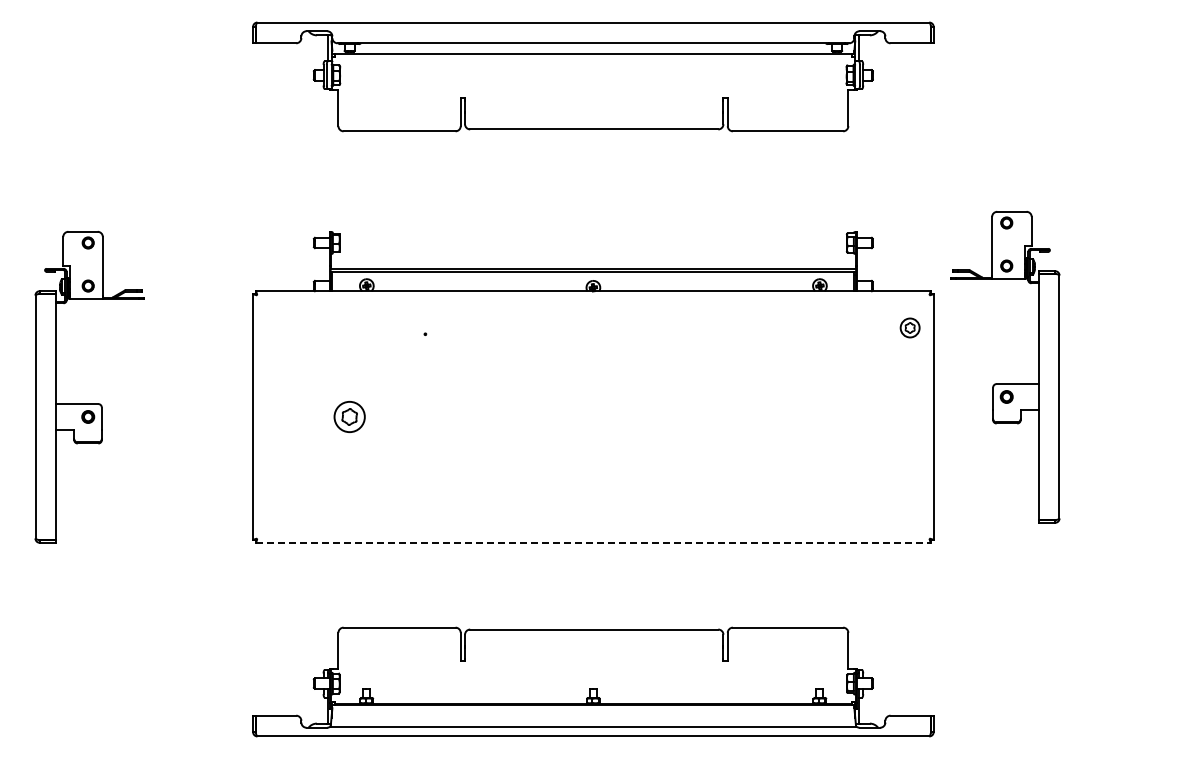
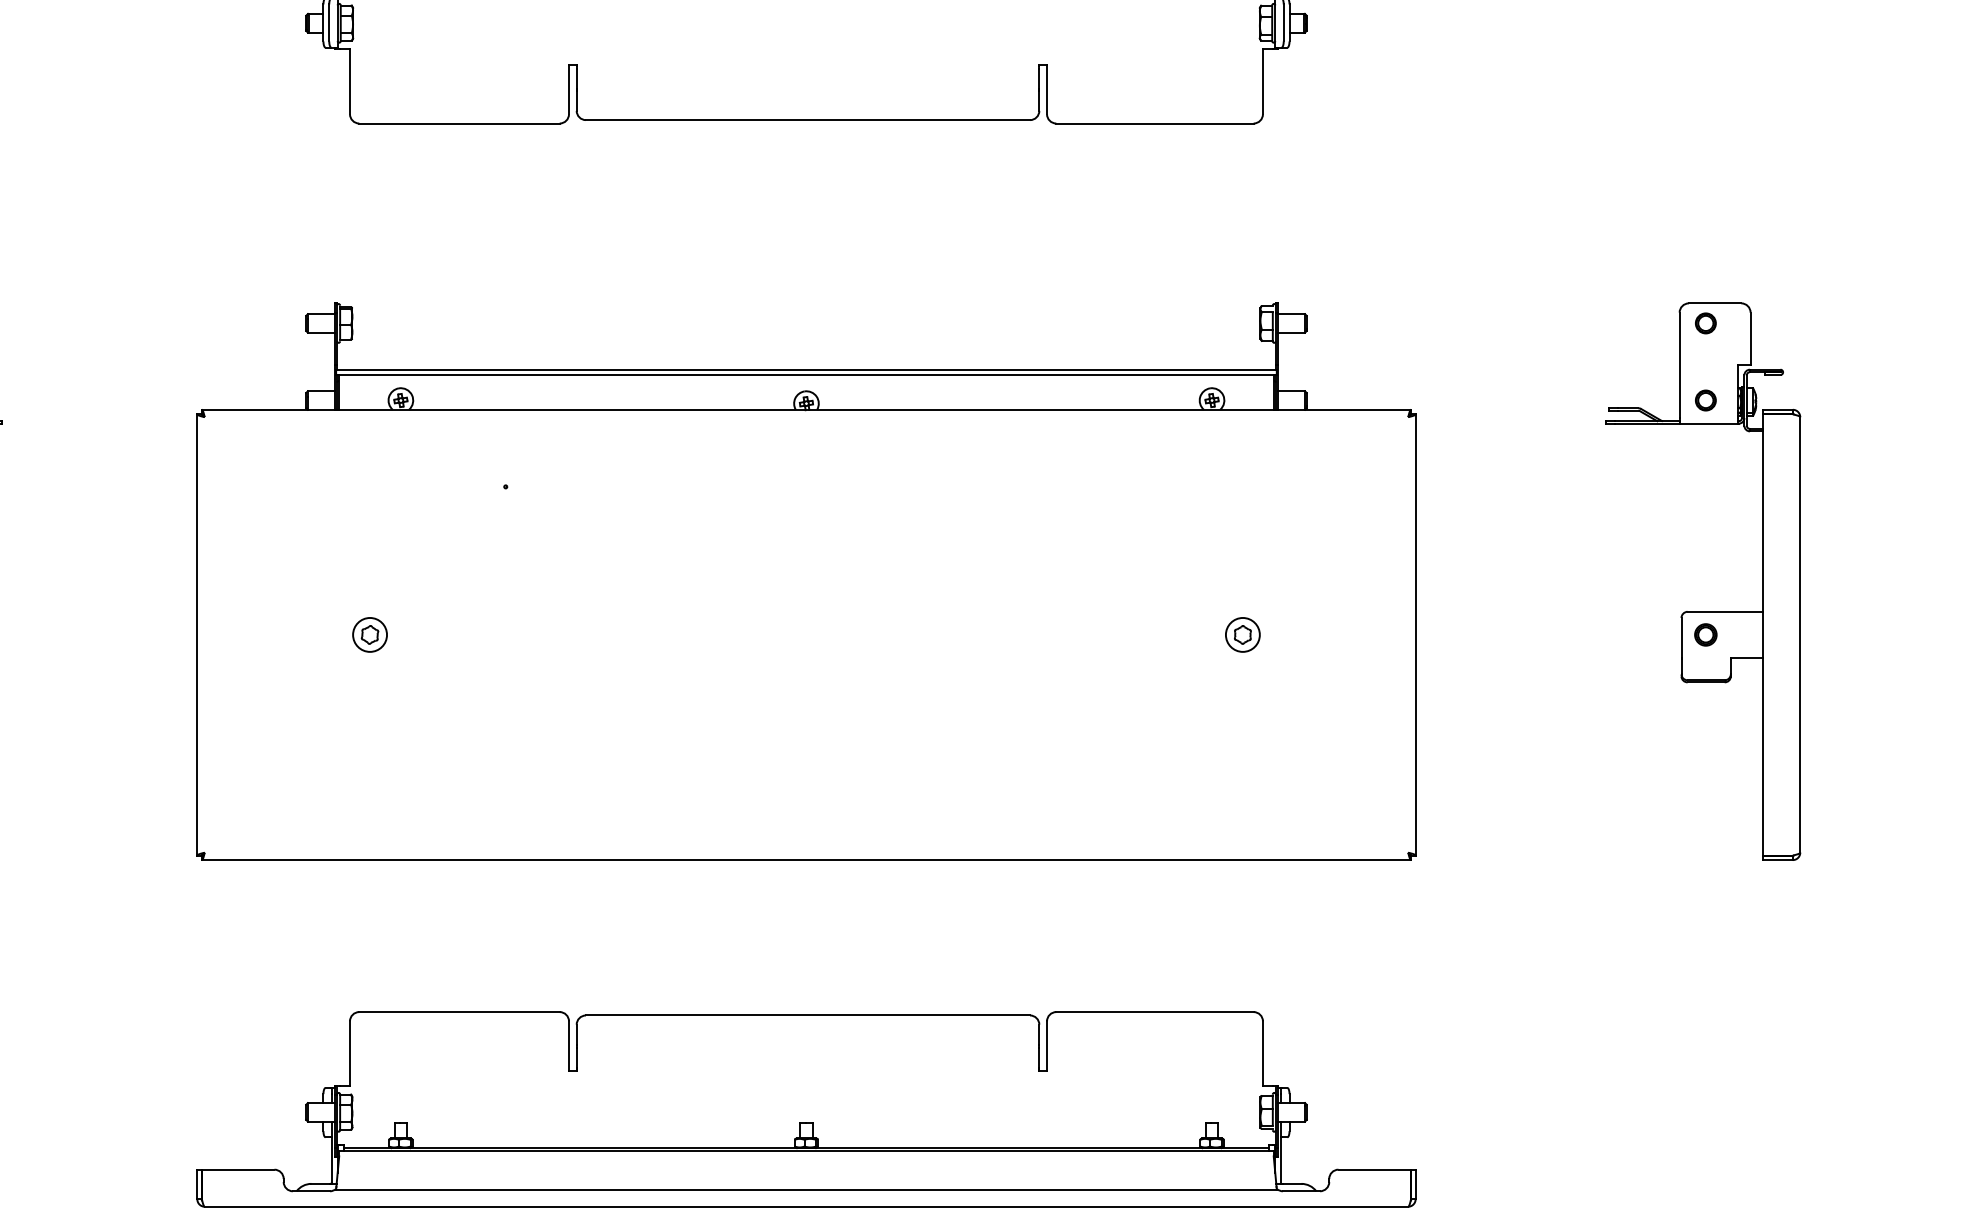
part: (909, 327) -> (1241, 634), moved
part: (1005, 383) -> (1703, 610), moved
part: (349, 416) -> (369, 634), size x0.62
line: (593, 542) -> (806, 859), dashed -> solid

